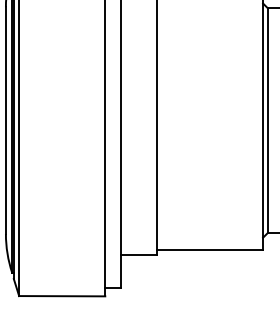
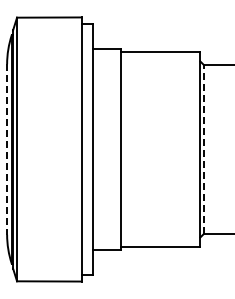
line: (268, 119) -> (204, 148), solid -> dashed
line: (6, 120) -> (7, 149), solid -> dashed

